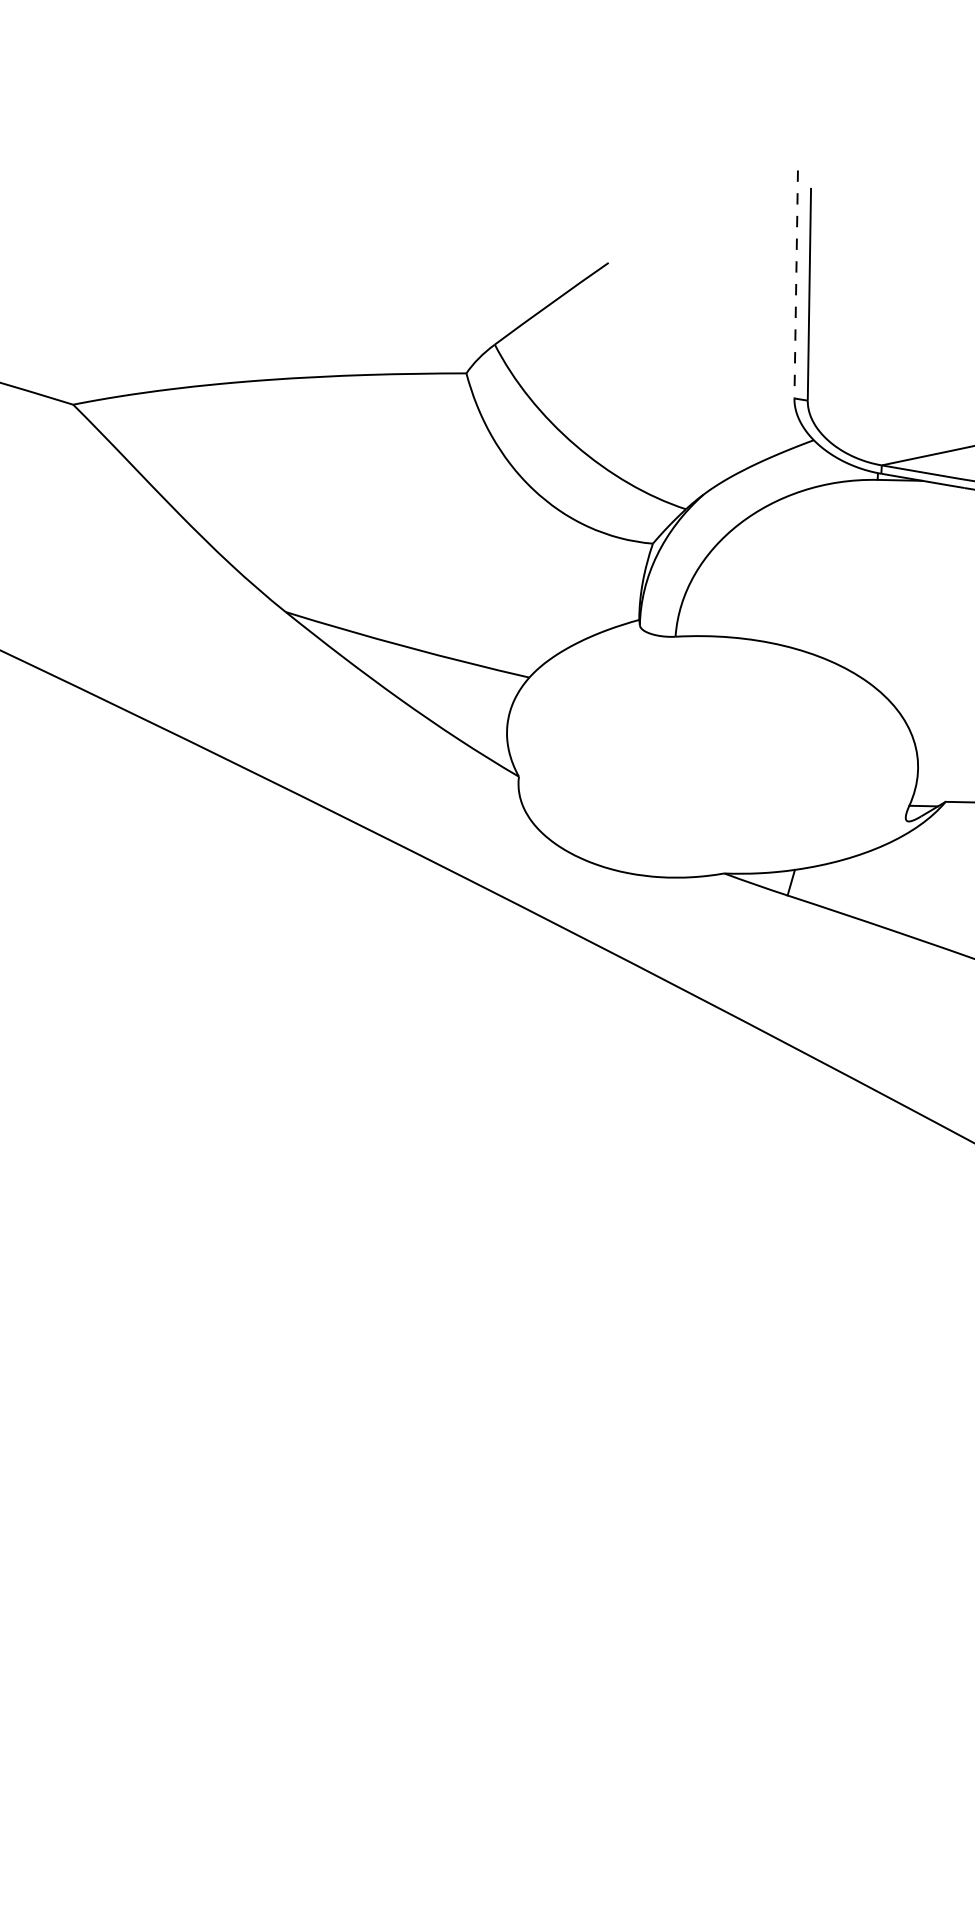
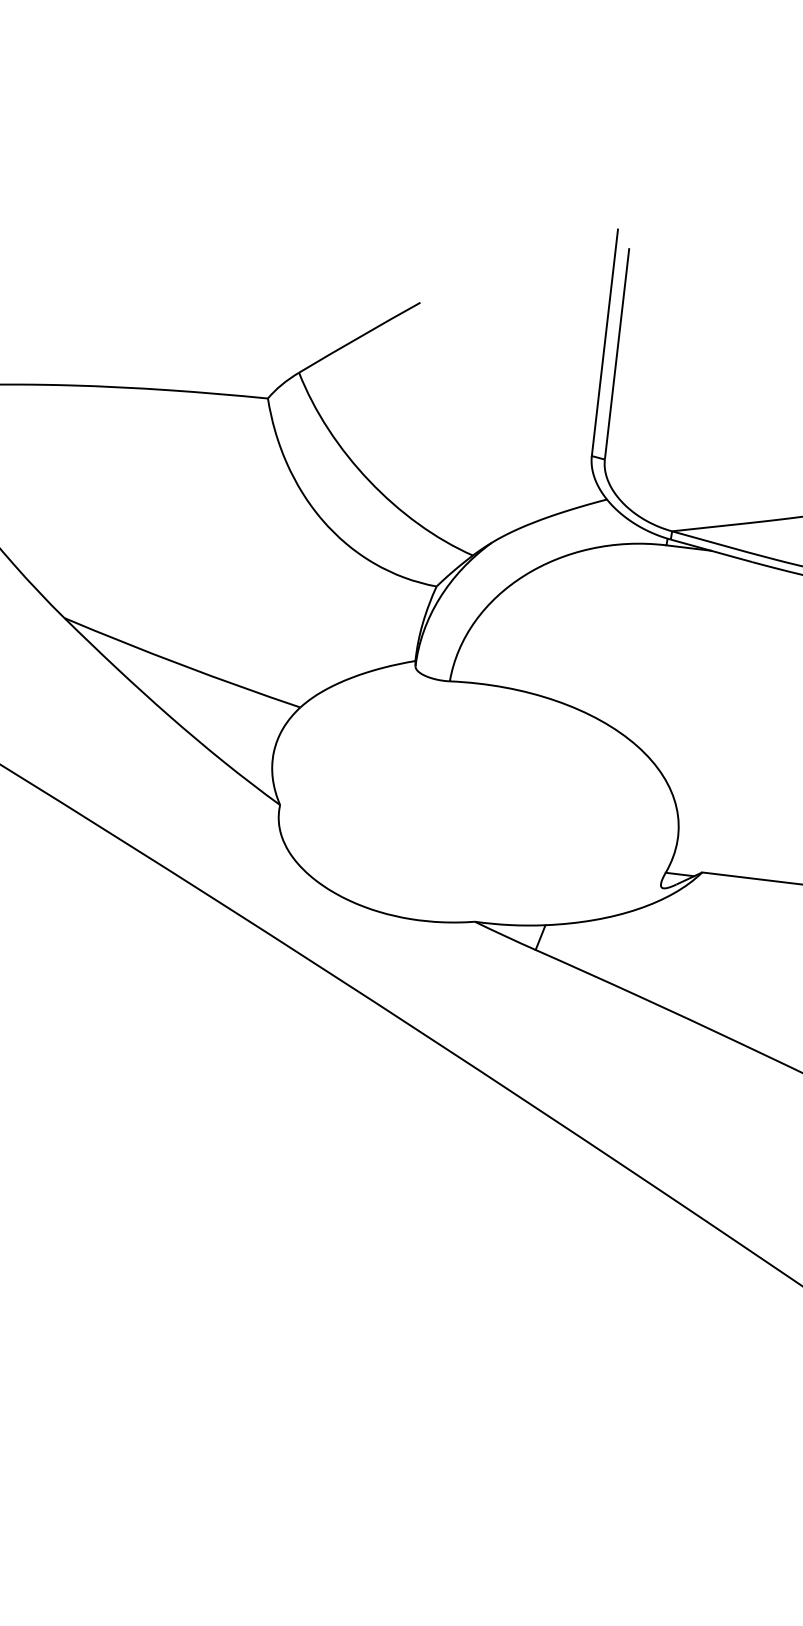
line: (796, 284) -> (605, 342), dashed -> solid

